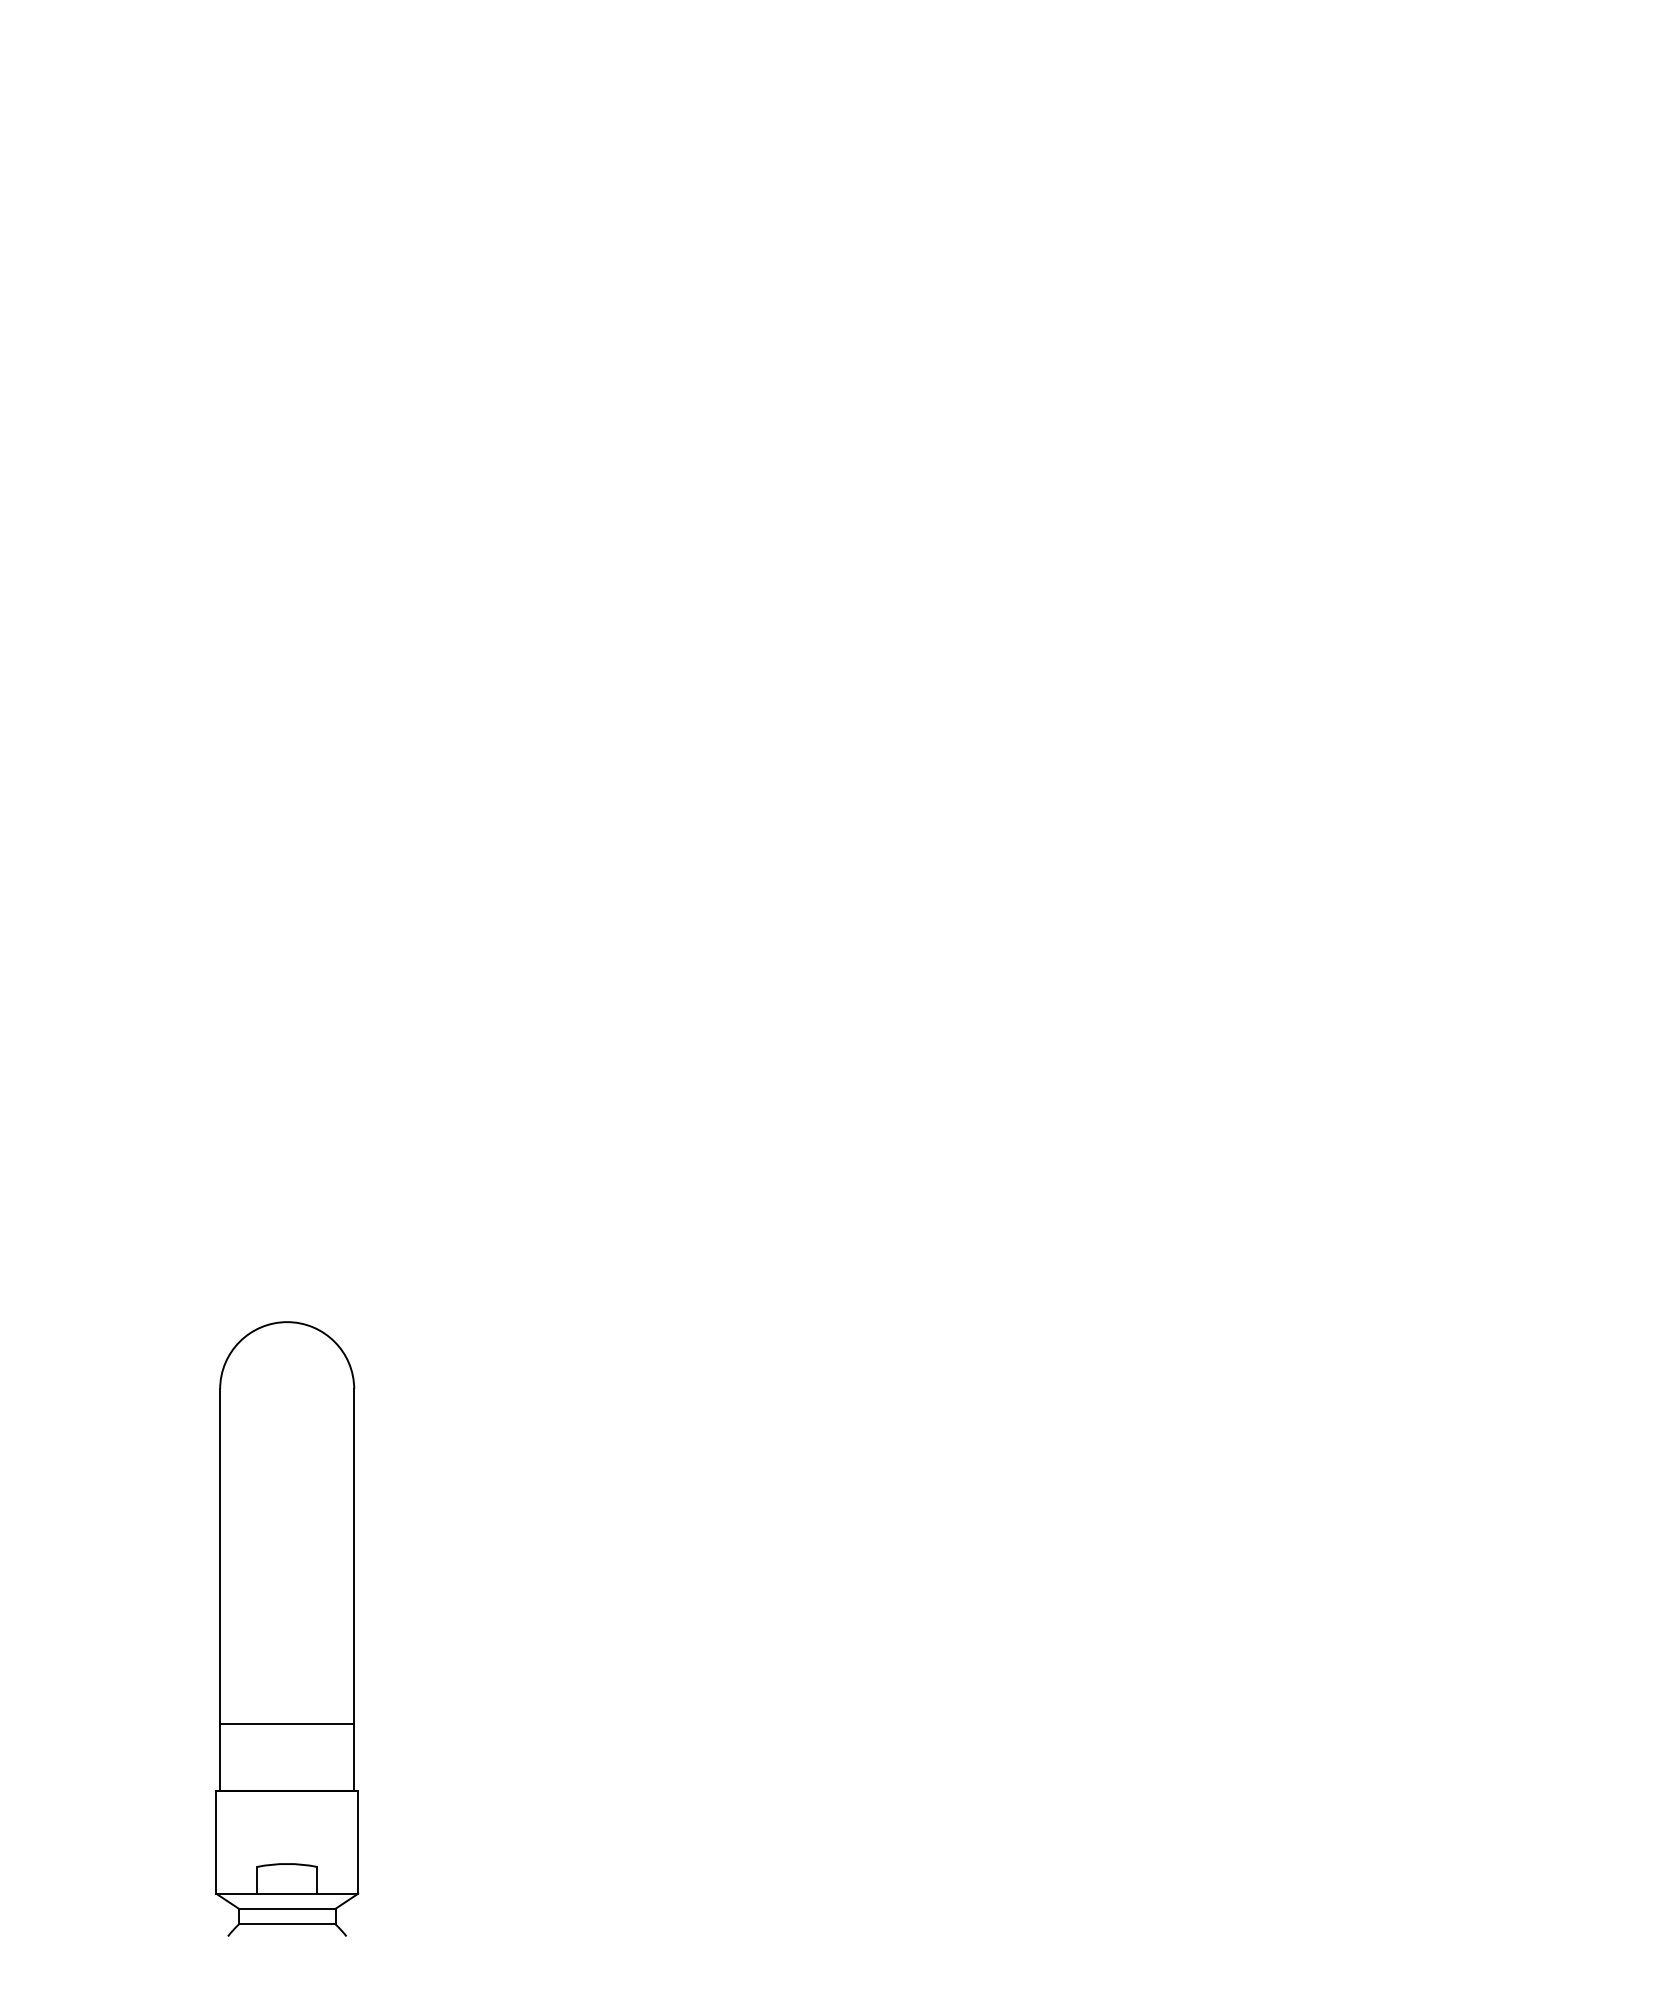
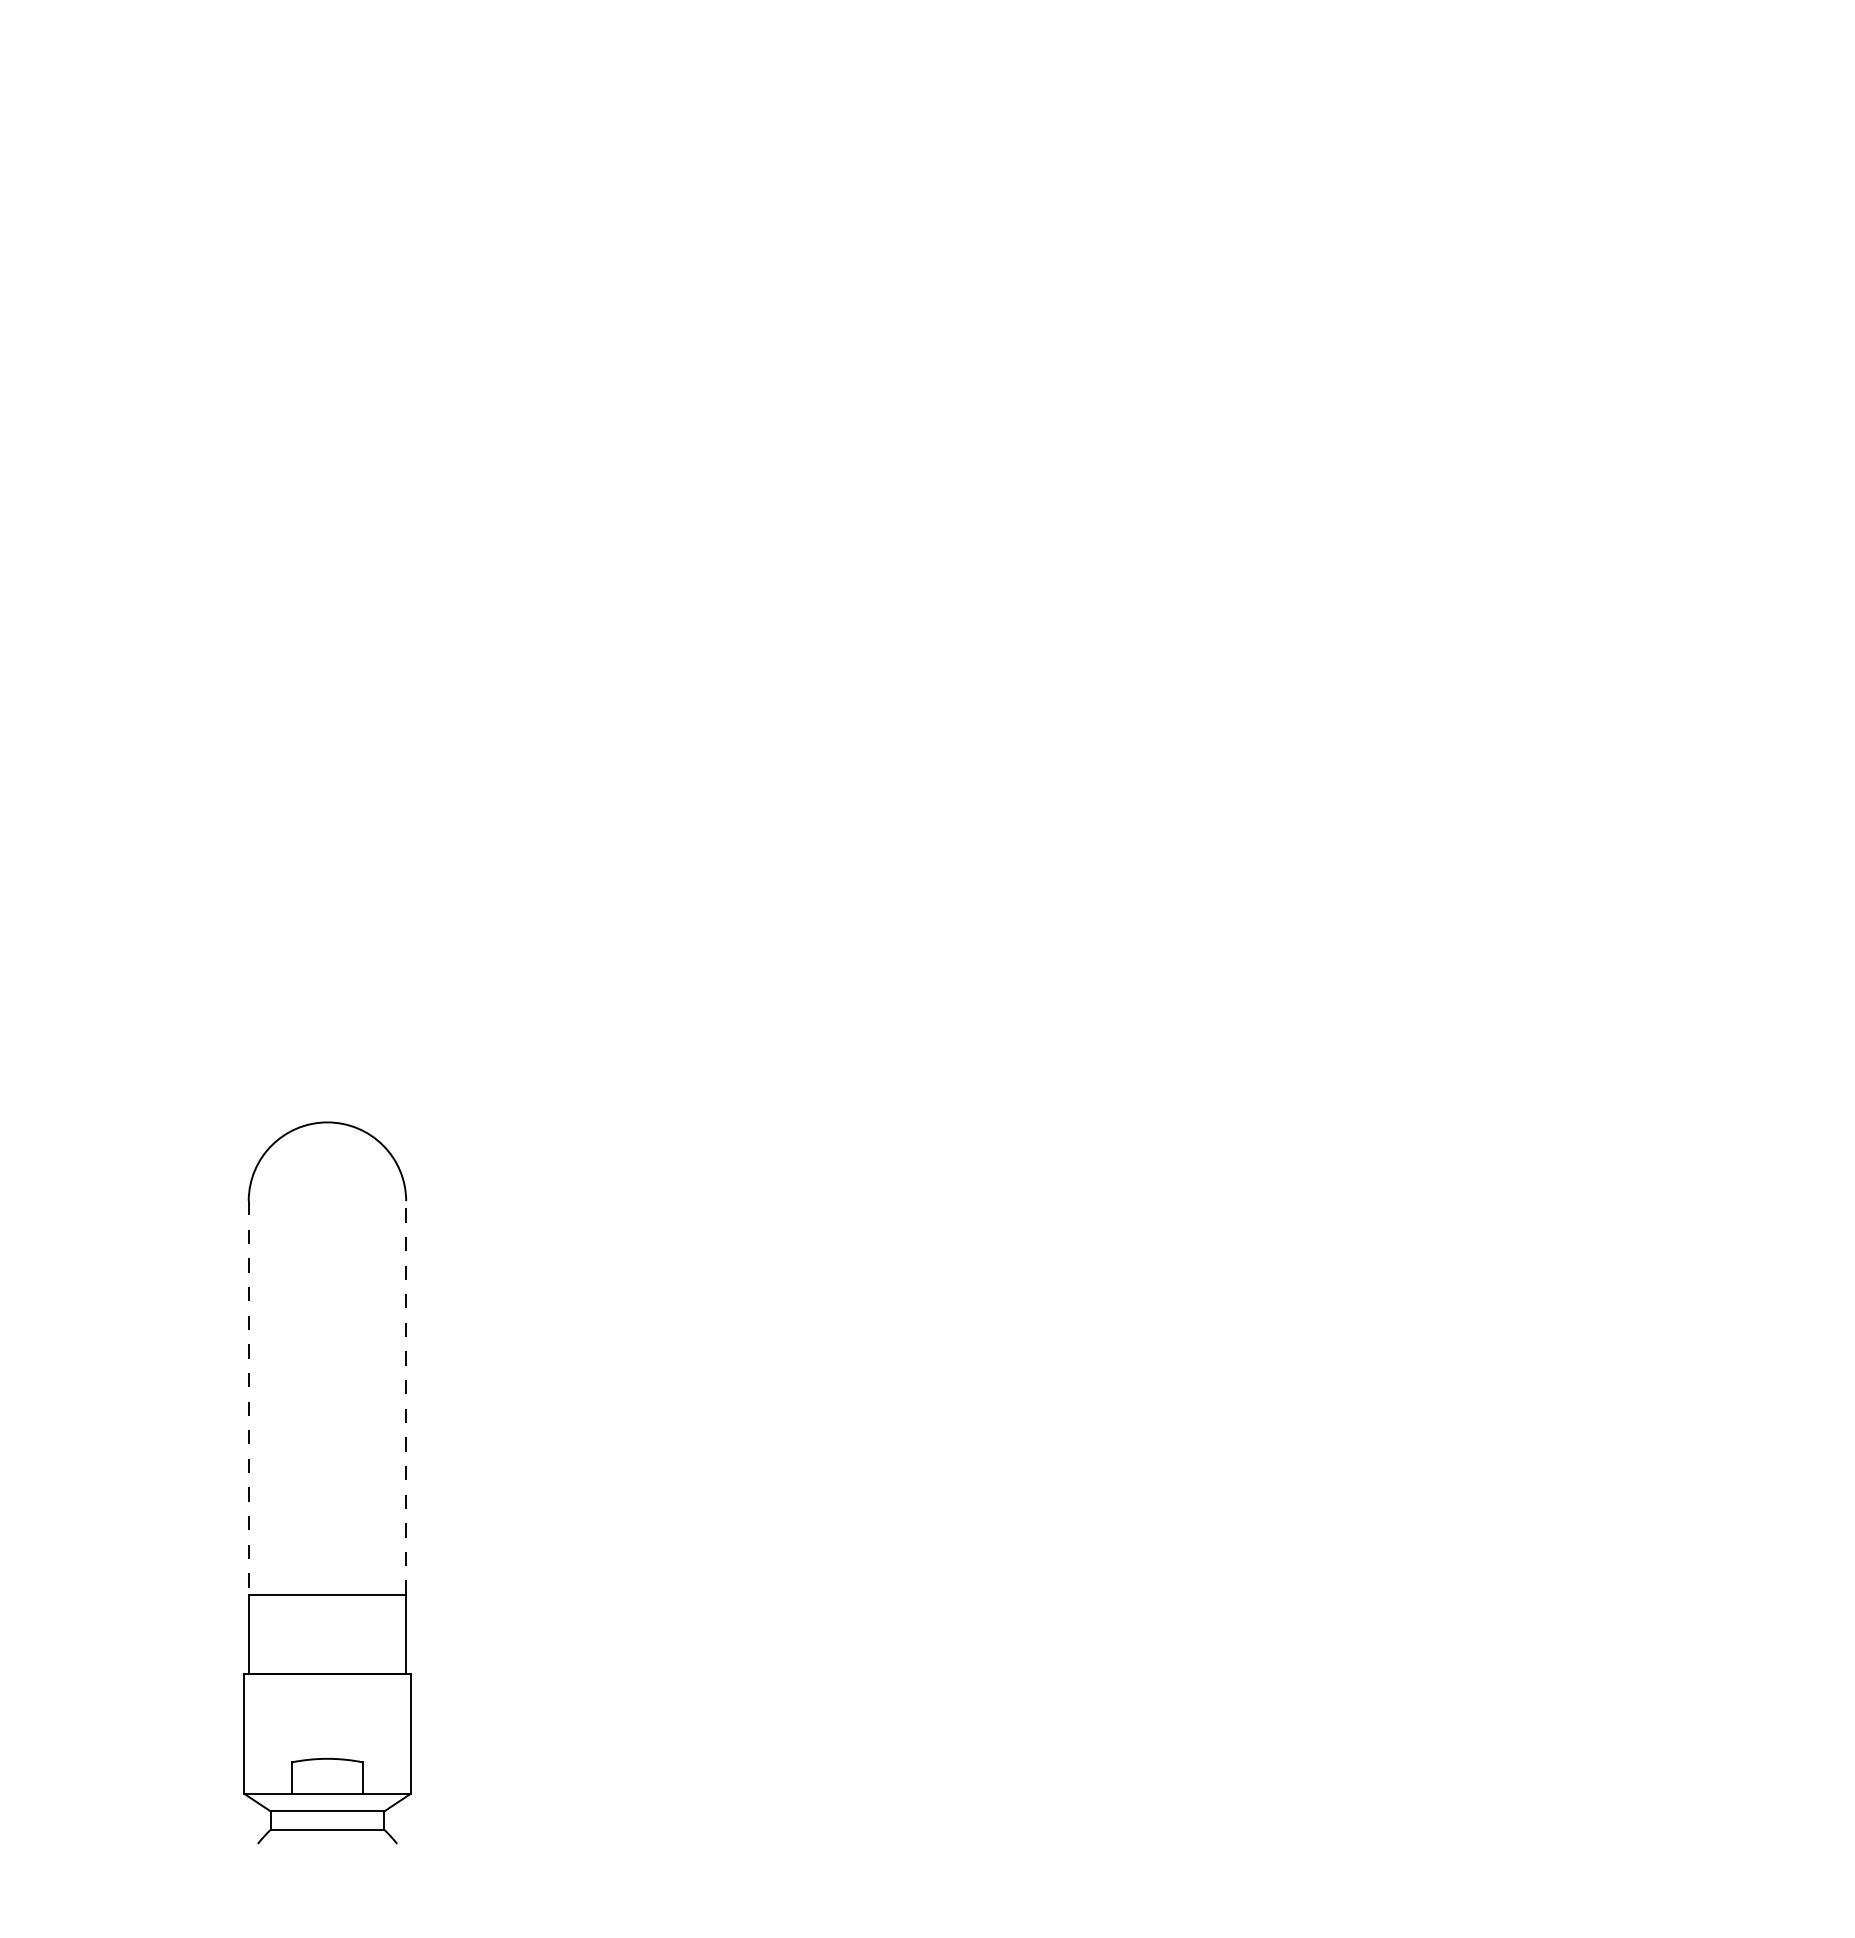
line: (220, 1556) -> (249, 1397), solid -> dashed
line: (354, 1556) -> (406, 1397), solid -> dashed

